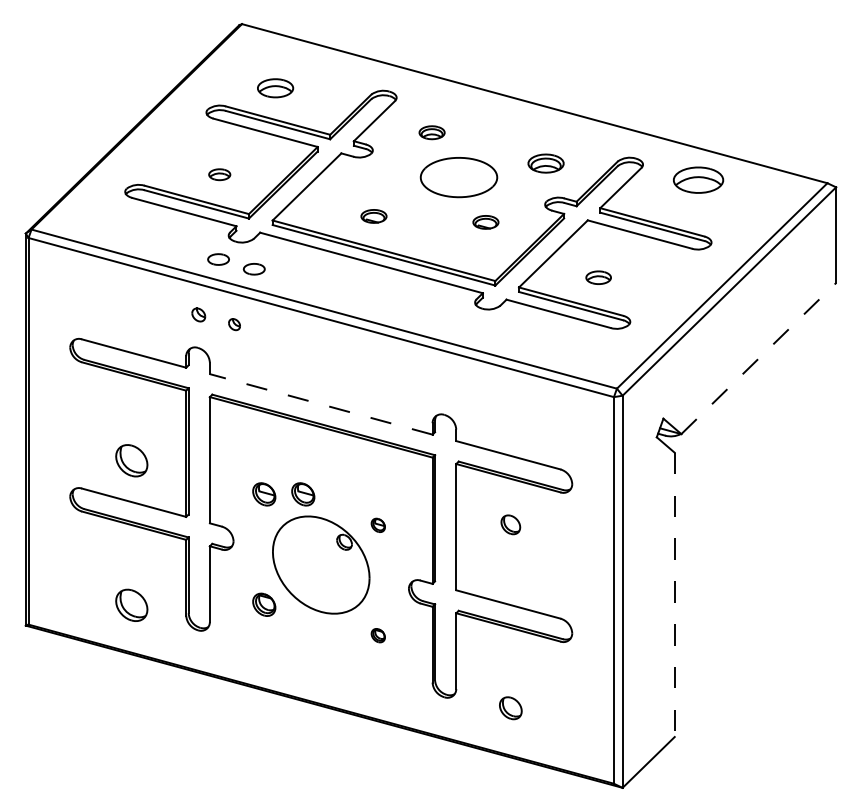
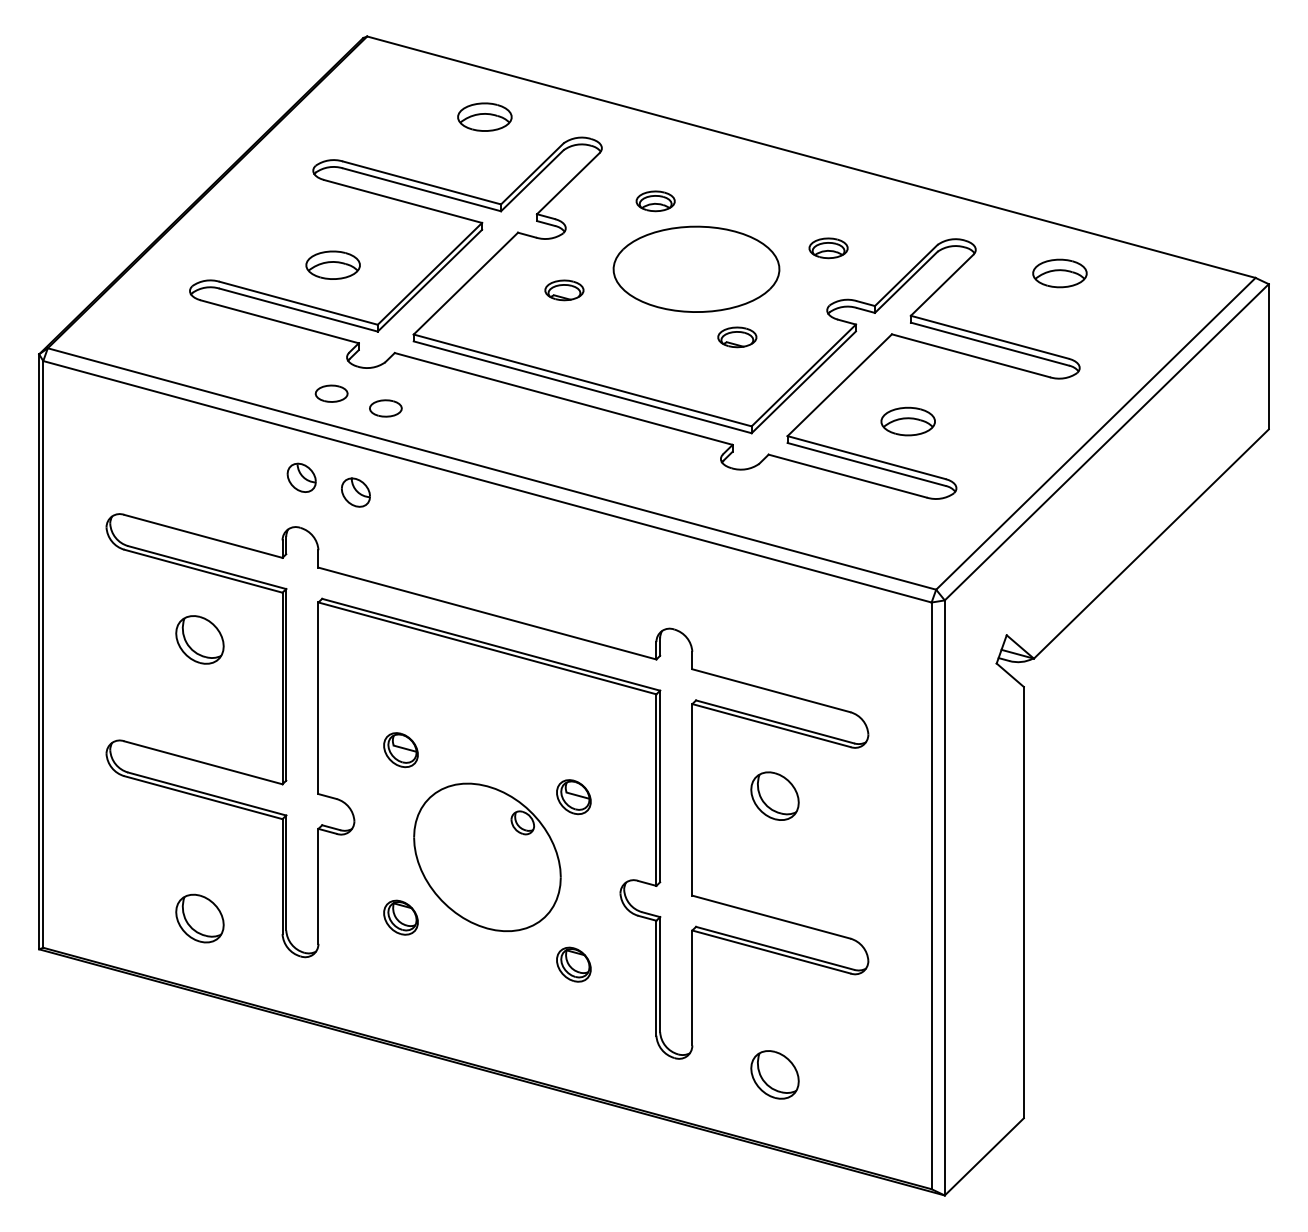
part: (275, 88) -> (484, 117), moved
part: (545, 163) -> (827, 248), size x0.71
part: (219, 174) -> (333, 264), size x1.67
part: (458, 177) -> (695, 269), size x1.43
part: (698, 180) -> (1059, 273), size x0.71
part: (373, 216) -> (563, 290), moved
part: (598, 277) -> (908, 421), size x1.43
part: (198, 314) -> (301, 477), size x1.43
part: (234, 324) -> (355, 492), size x1.67
line: (759, 358) -> (1152, 543), dashed -> solid
line: (320, 404) -> (486, 613), dashed -> solid
part: (131, 460) -> (199, 639), moved
part: (303, 494) -> (460, 750), removed
part: (510, 524) -> (774, 795), size x1.67
part: (378, 525) -> (574, 797), size x1.67
line: (674, 595) -> (1023, 903), dashed -> solid
part: (378, 635) -> (574, 964), size x1.67
part: (510, 707) -> (774, 1073), size x1.43

